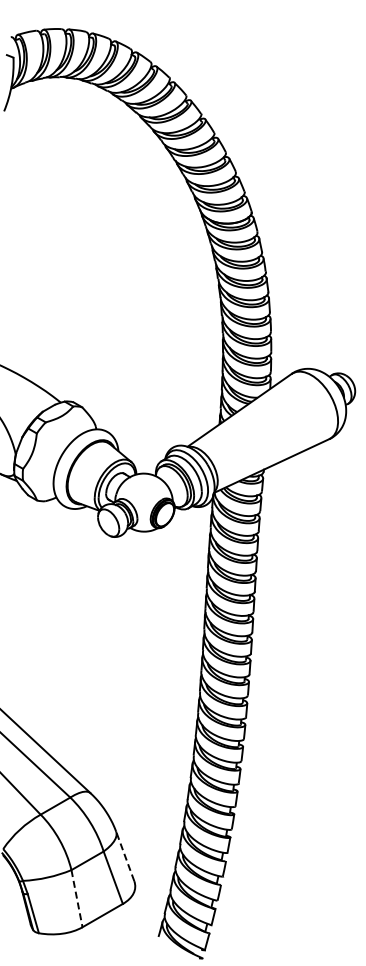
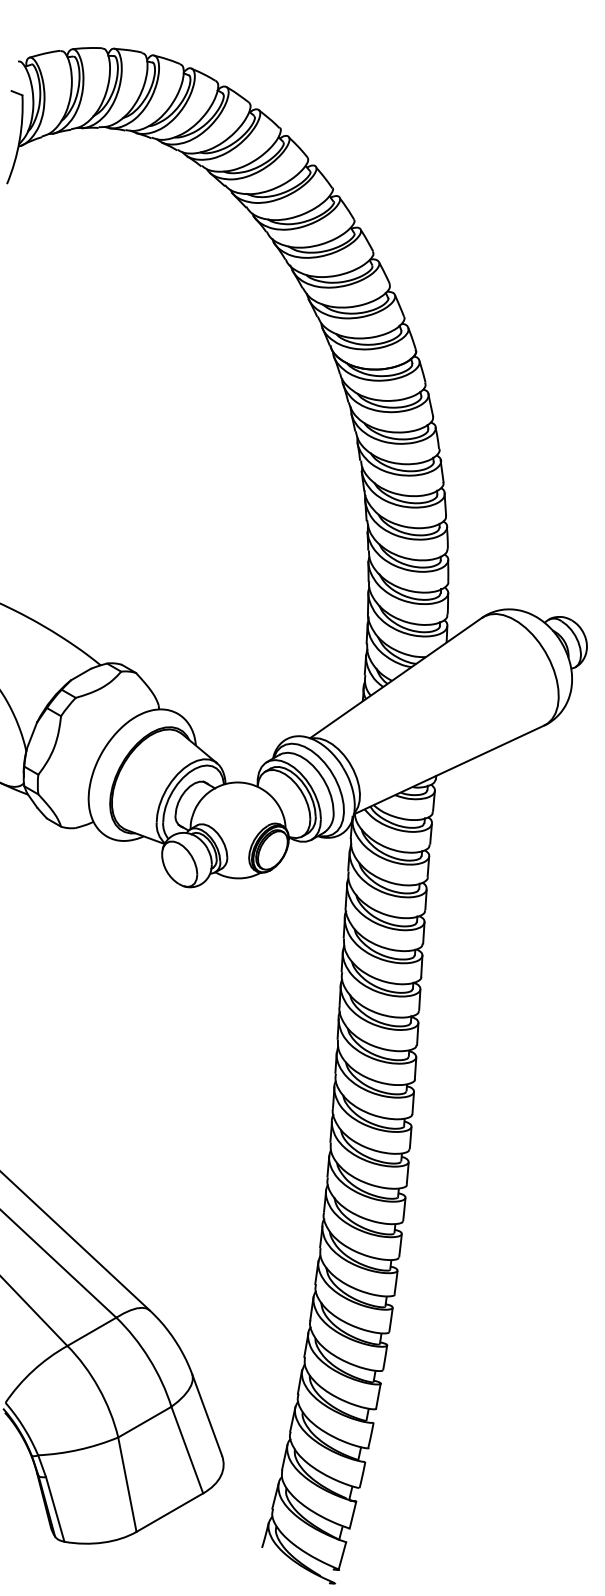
line: (125, 856) -> (207, 1415), dashed -> solid
line: (77, 899) -> (128, 1486), dashed -> solid

